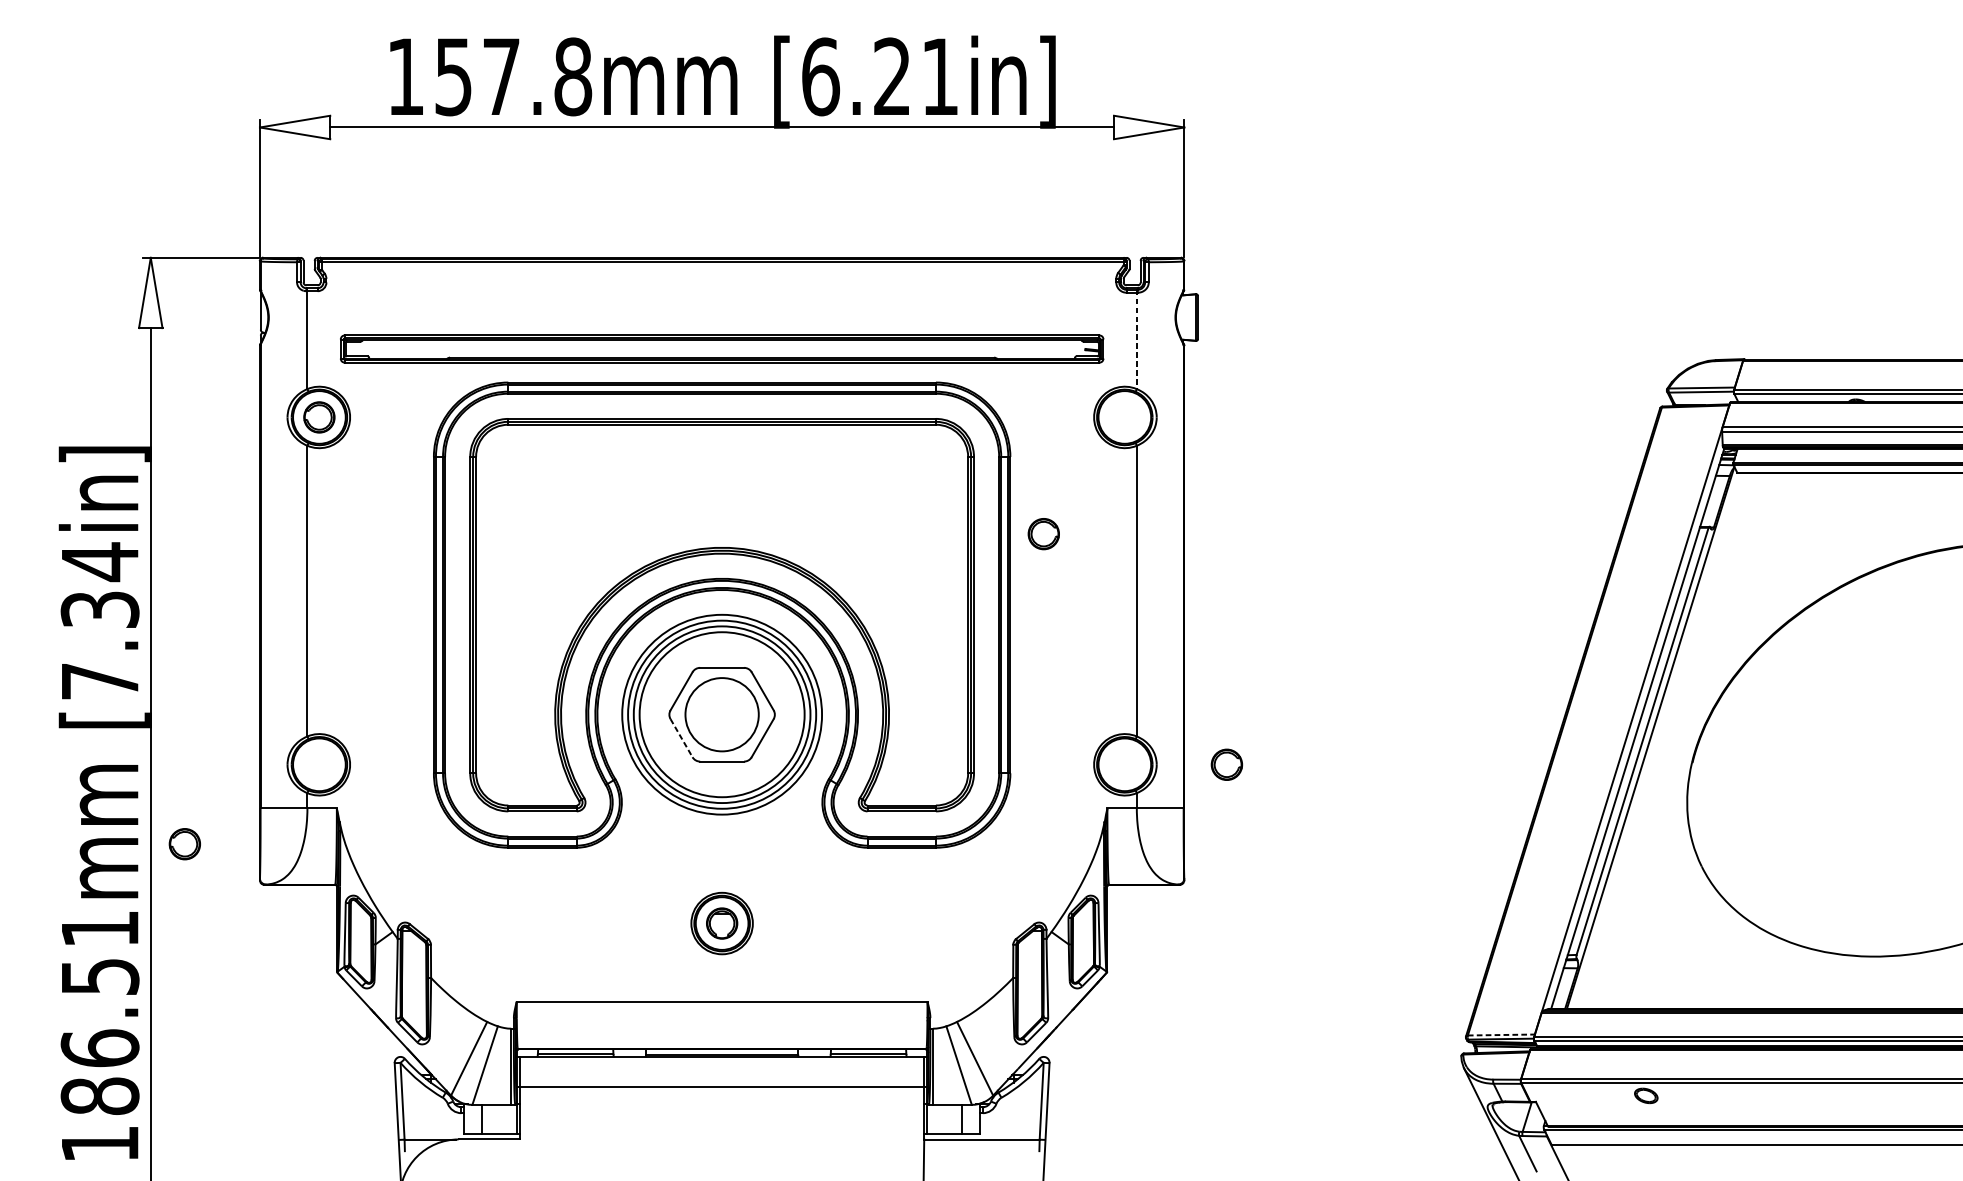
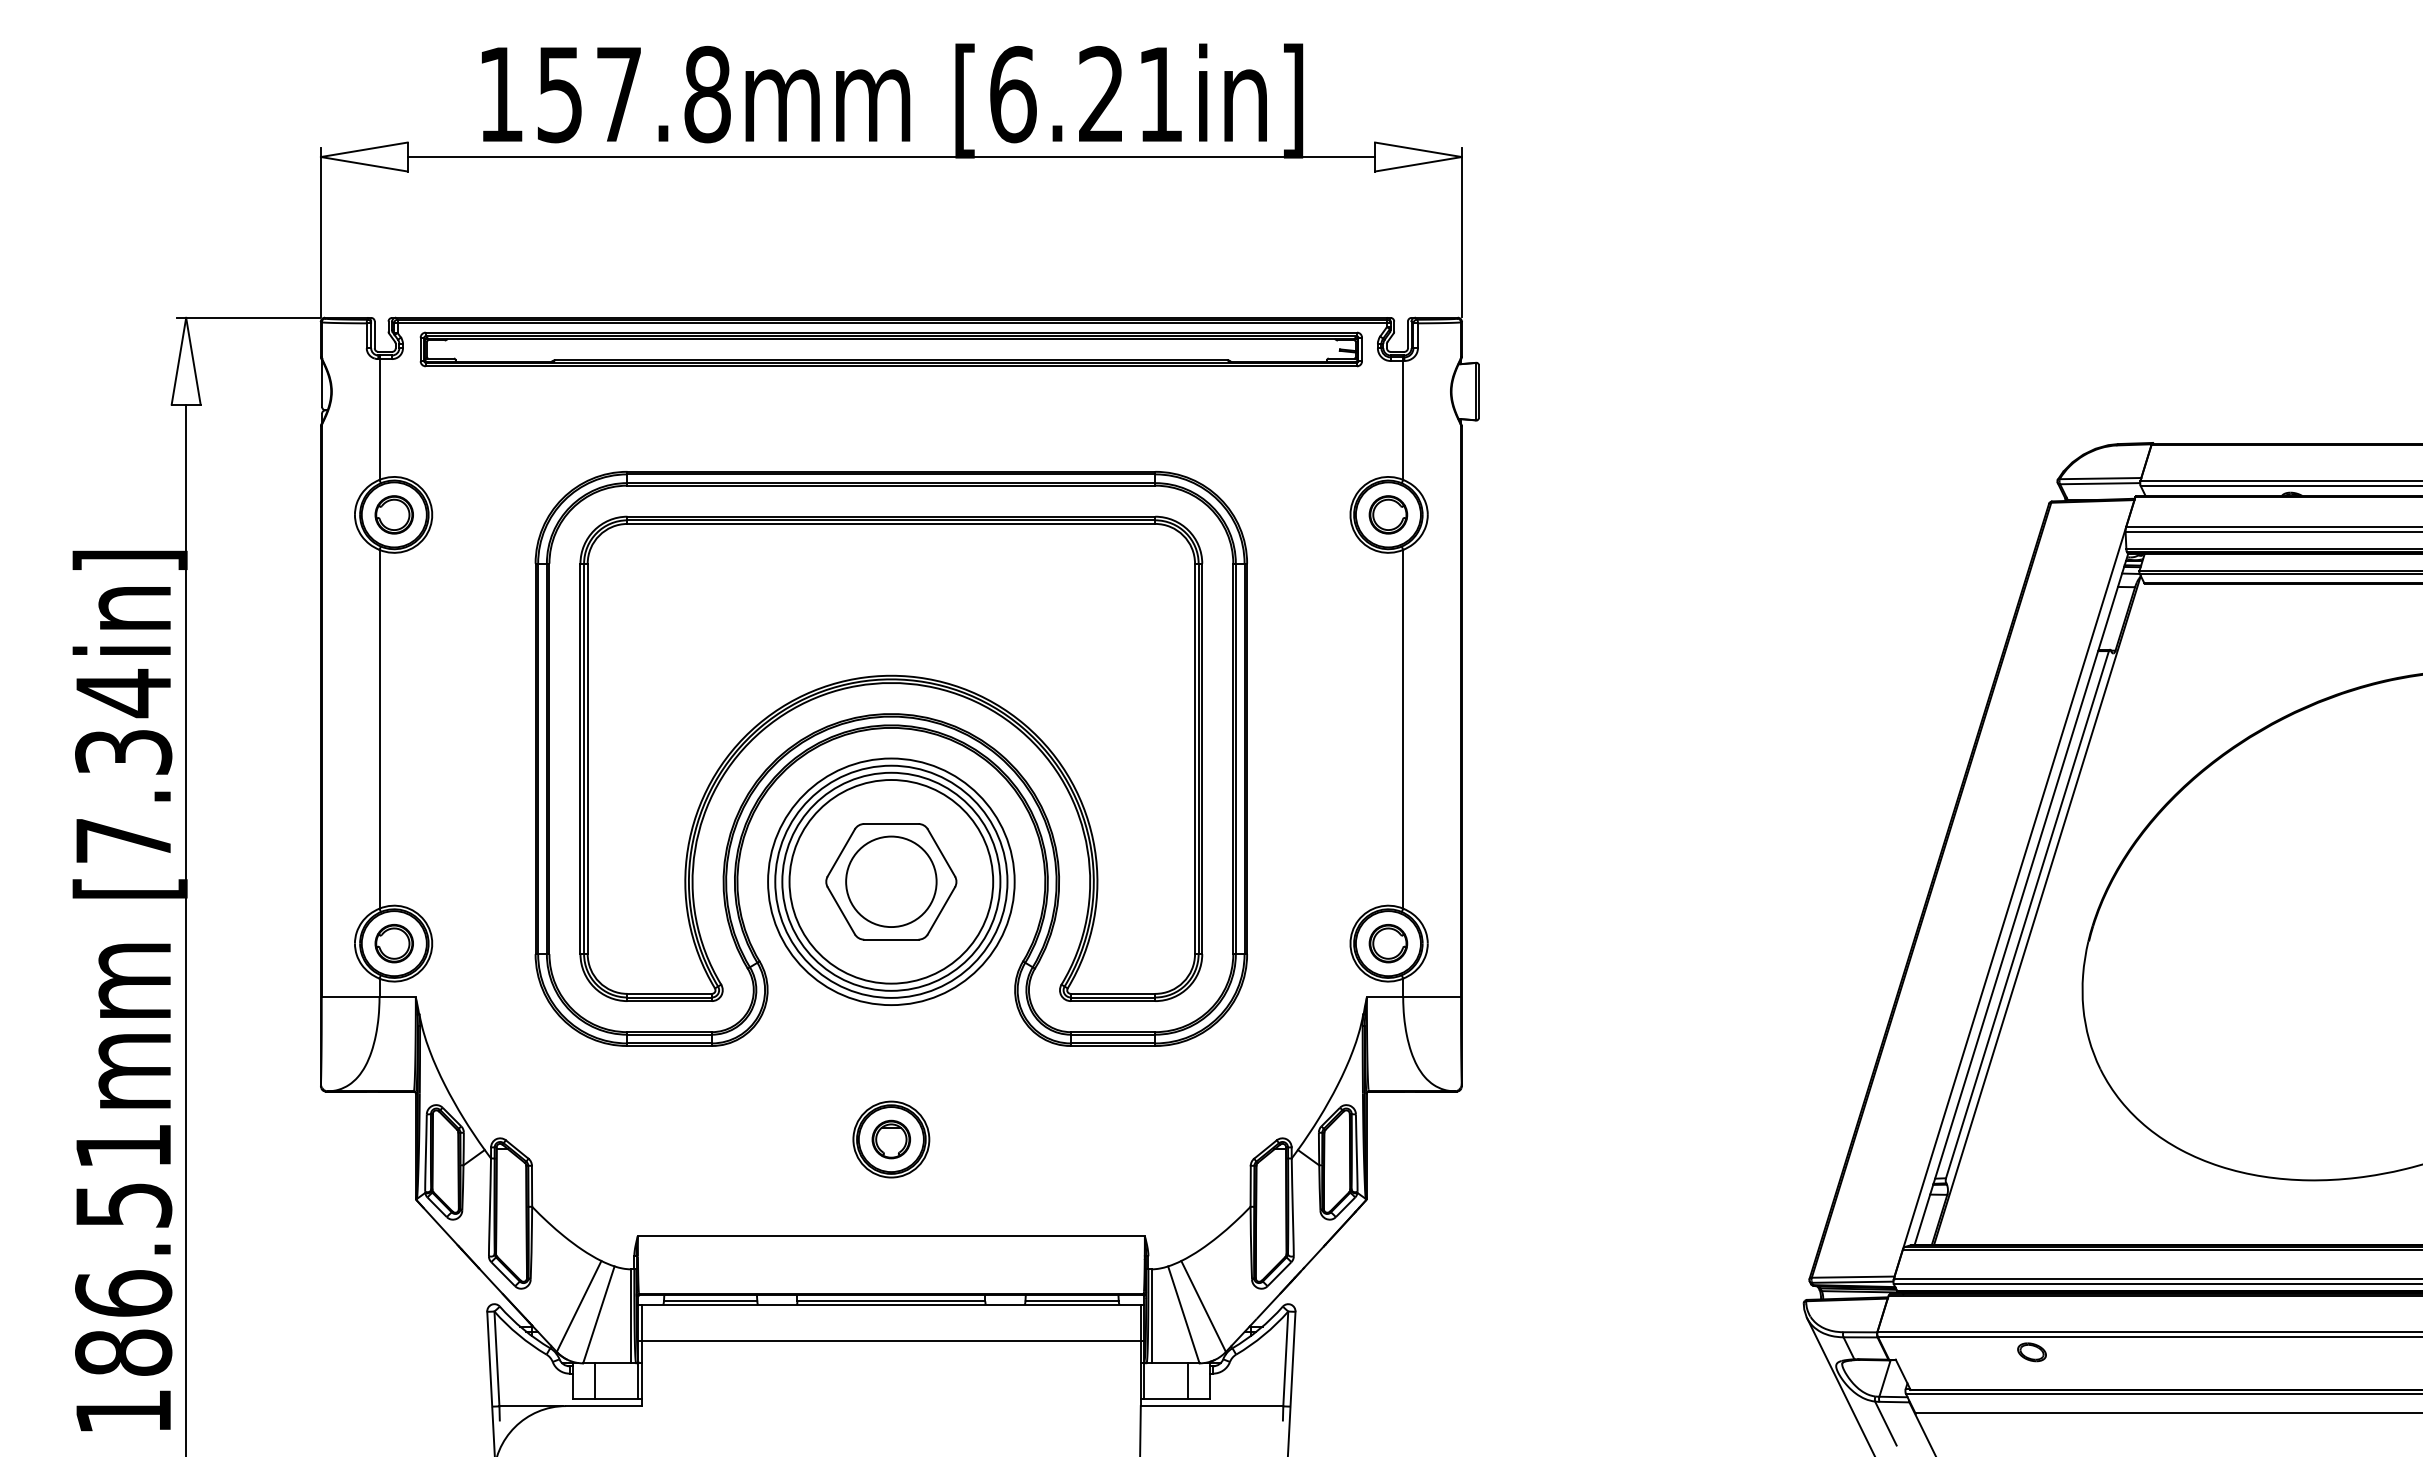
line: (1137, 340) -> (1403, 419), dashed -> solid
part: (721, 349) -> (890, 349), moved
part: (1043, 533) -> (1388, 514), moved
line: (681, 738) -> (841, 911), dashed -> solid
part: (1226, 764) -> (1388, 943), moved
part: (184, 844) -> (393, 943), moved
line: (1501, 1035) -> (1853, 1277), dashed -> solid

